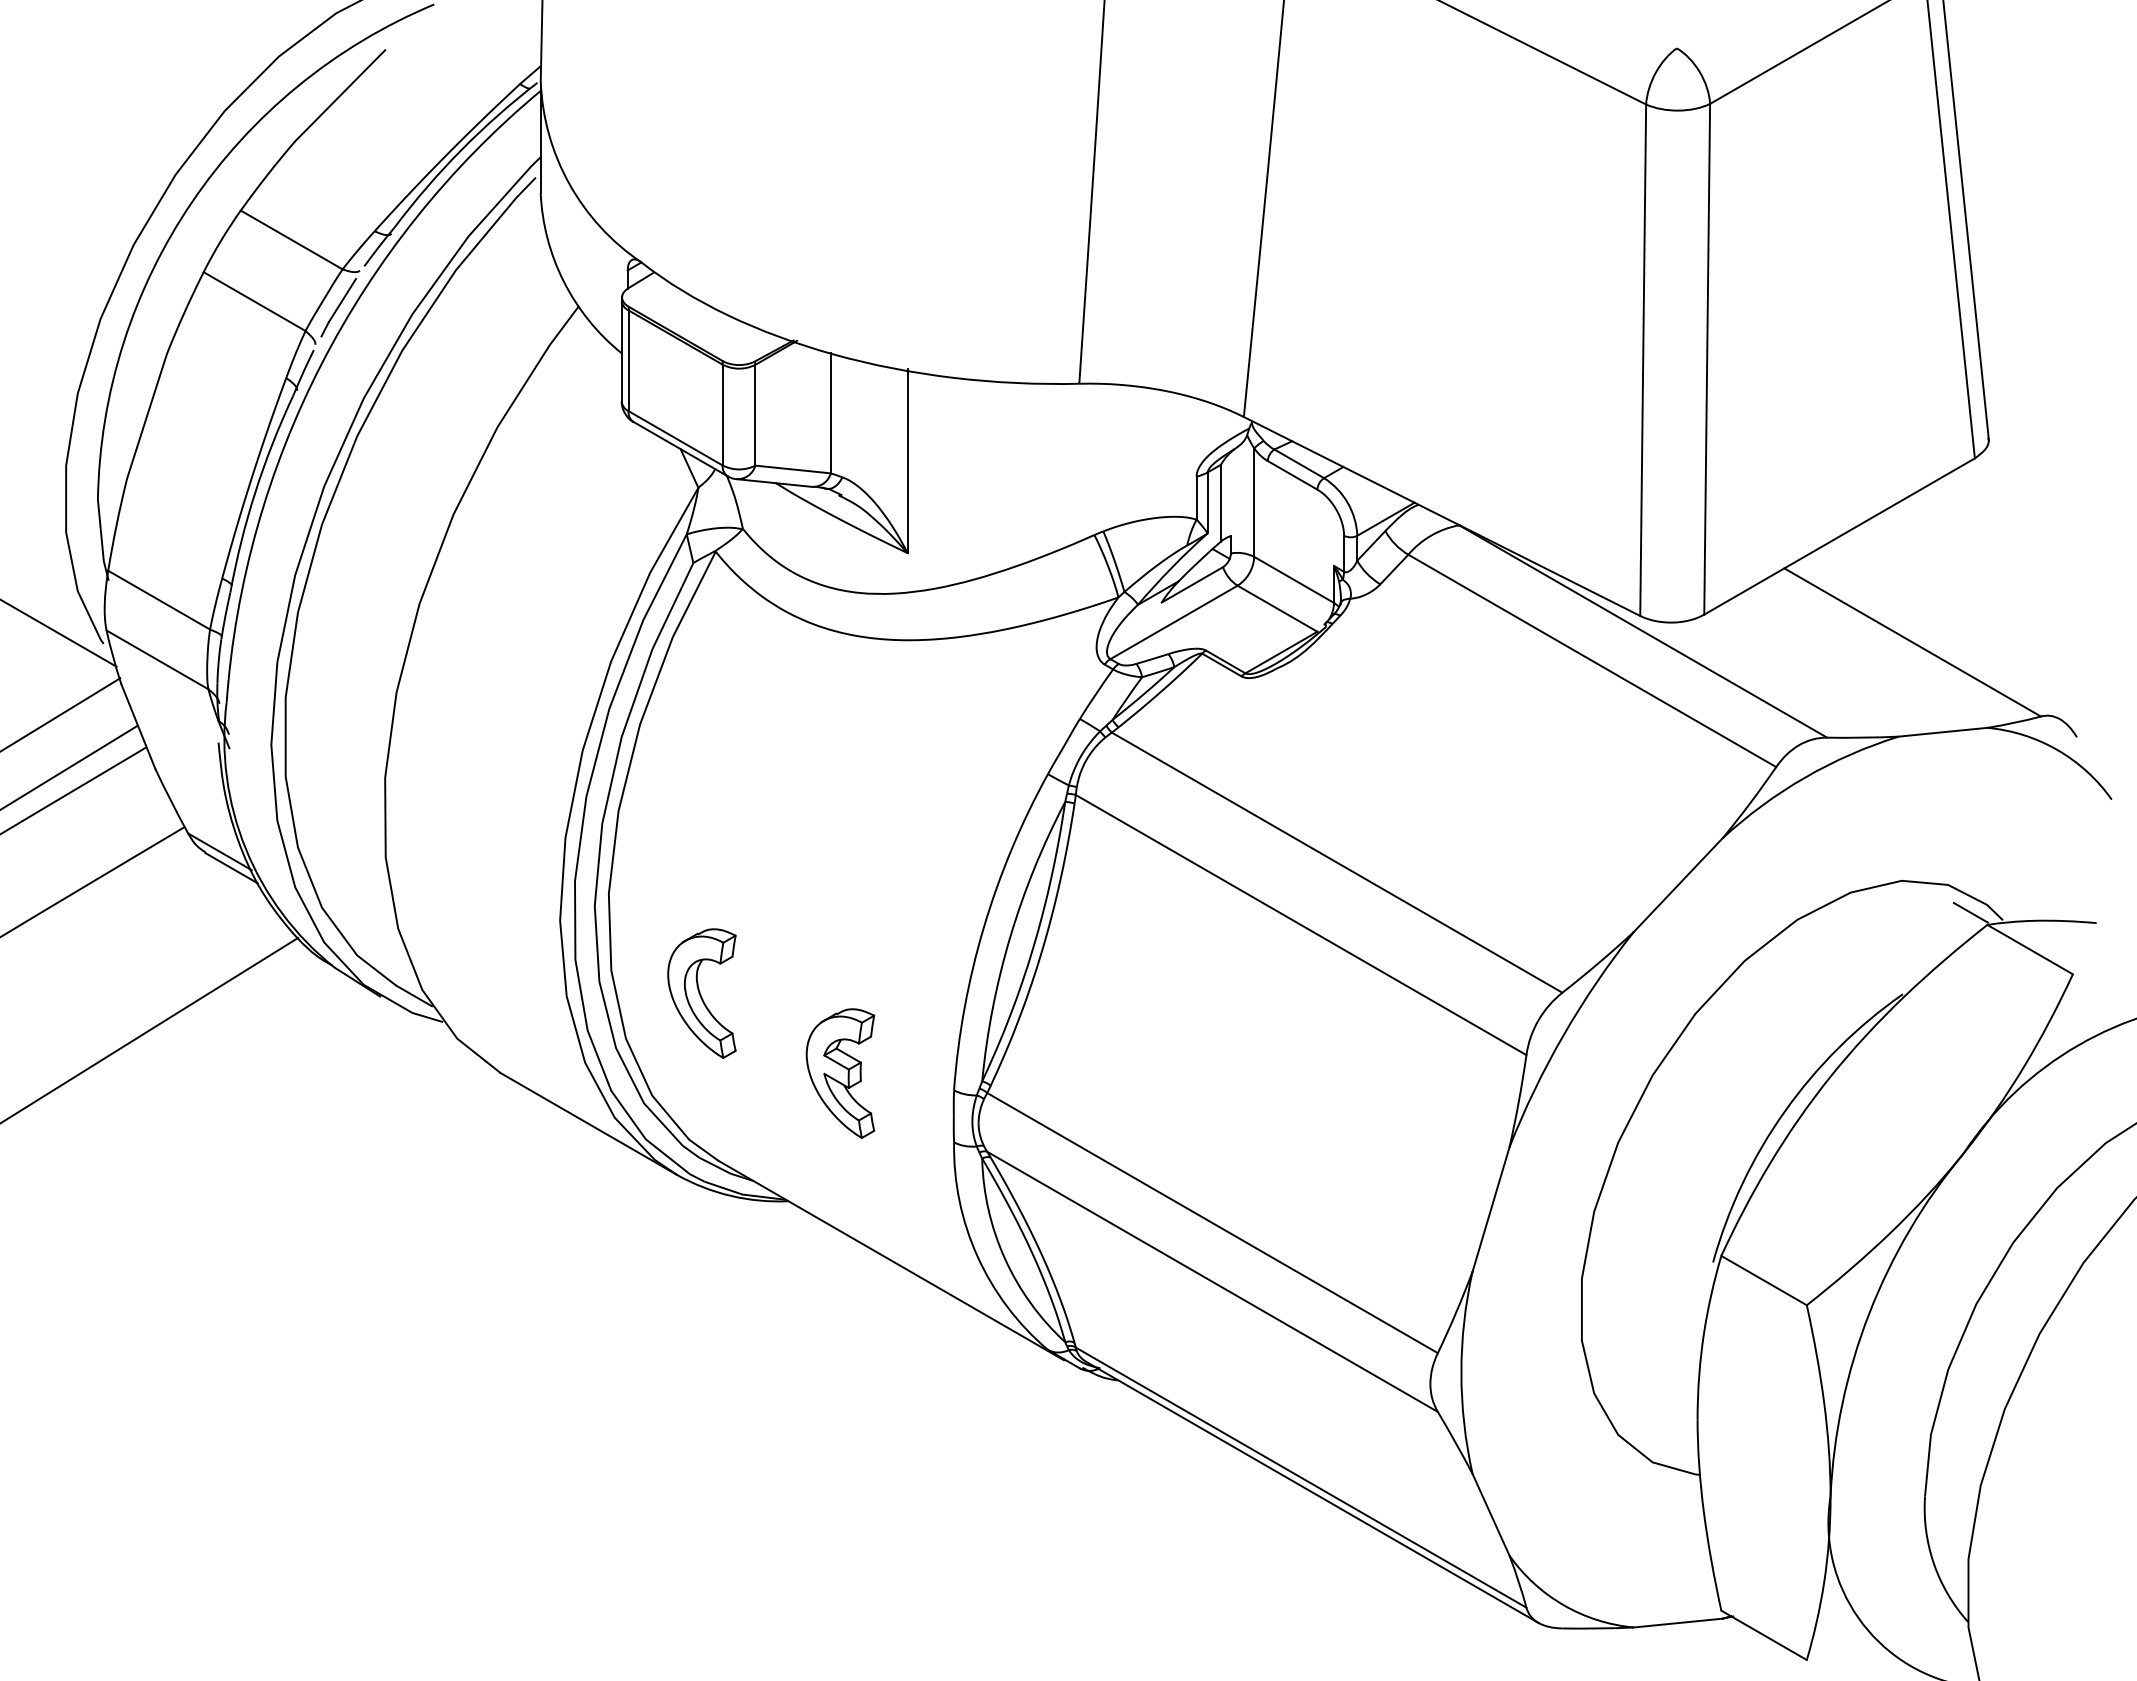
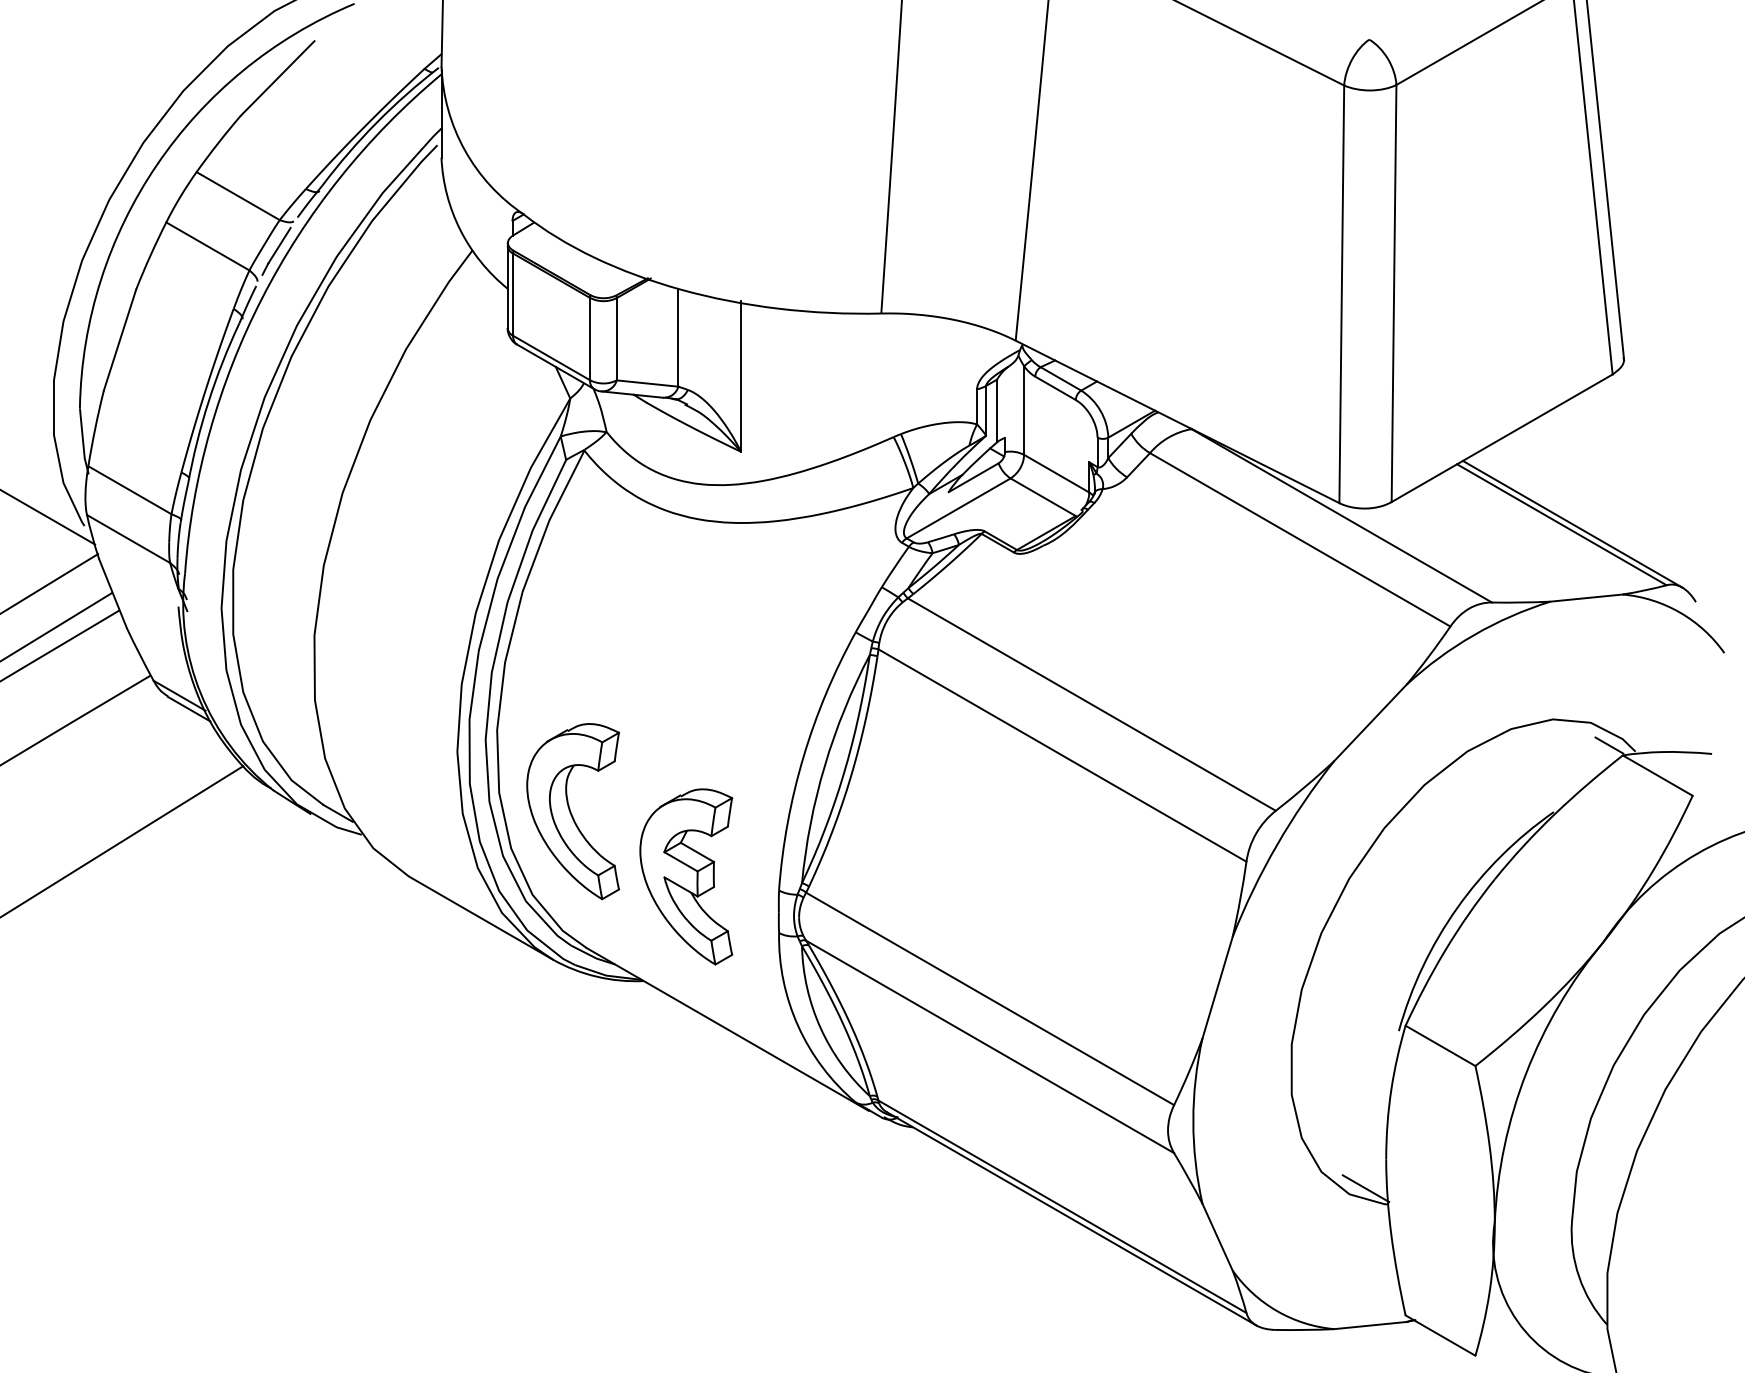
line: (1925, 641) -> (1572, 523), added
part: (701, 993) -> (572, 811), size x1.67
part: (840, 1073) -> (686, 876), size x1.67
line: (1672, 1455) -> (1365, 1188), added

